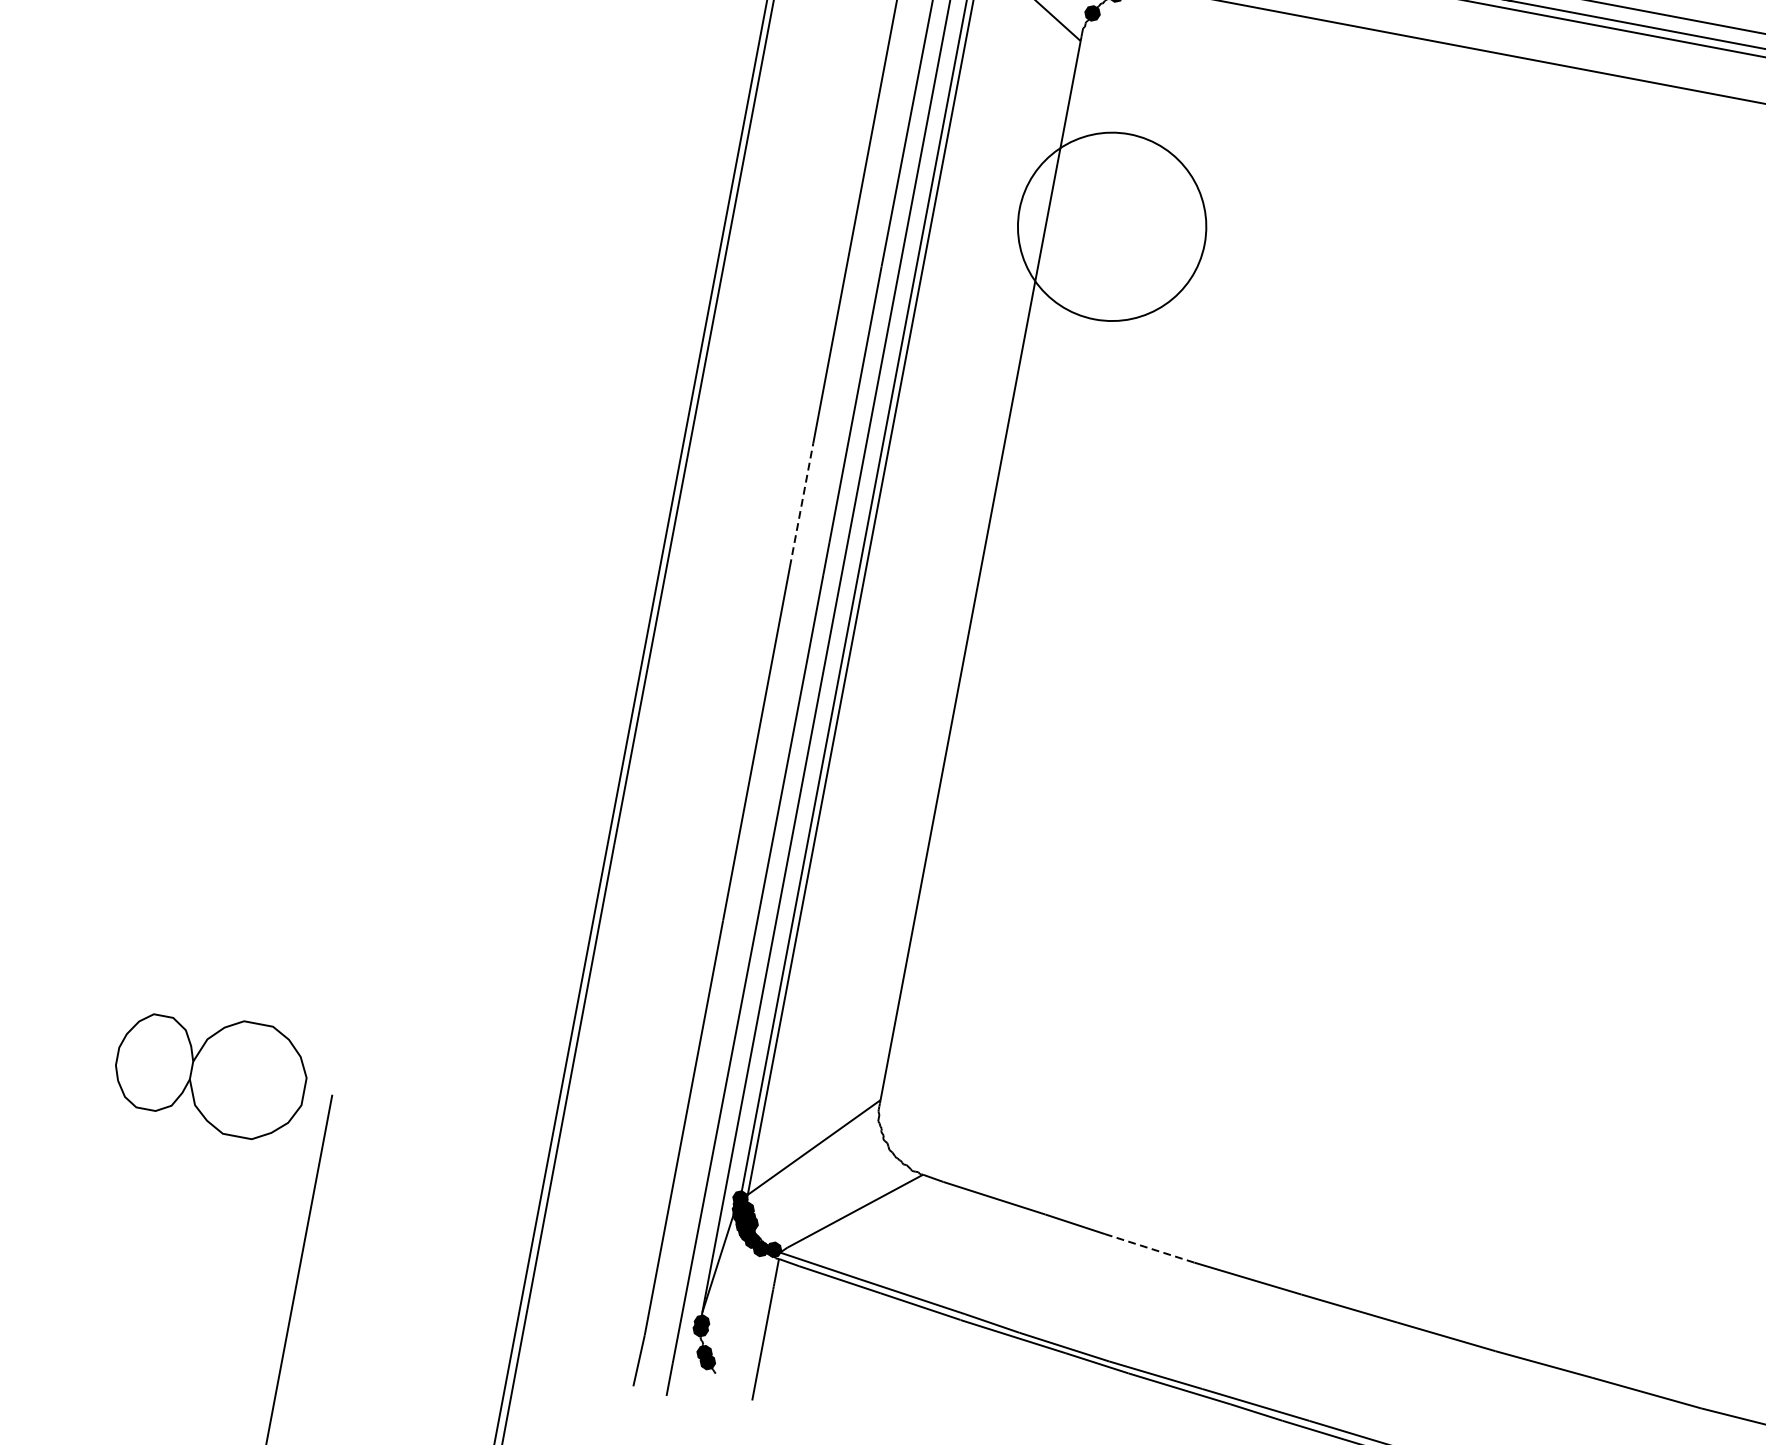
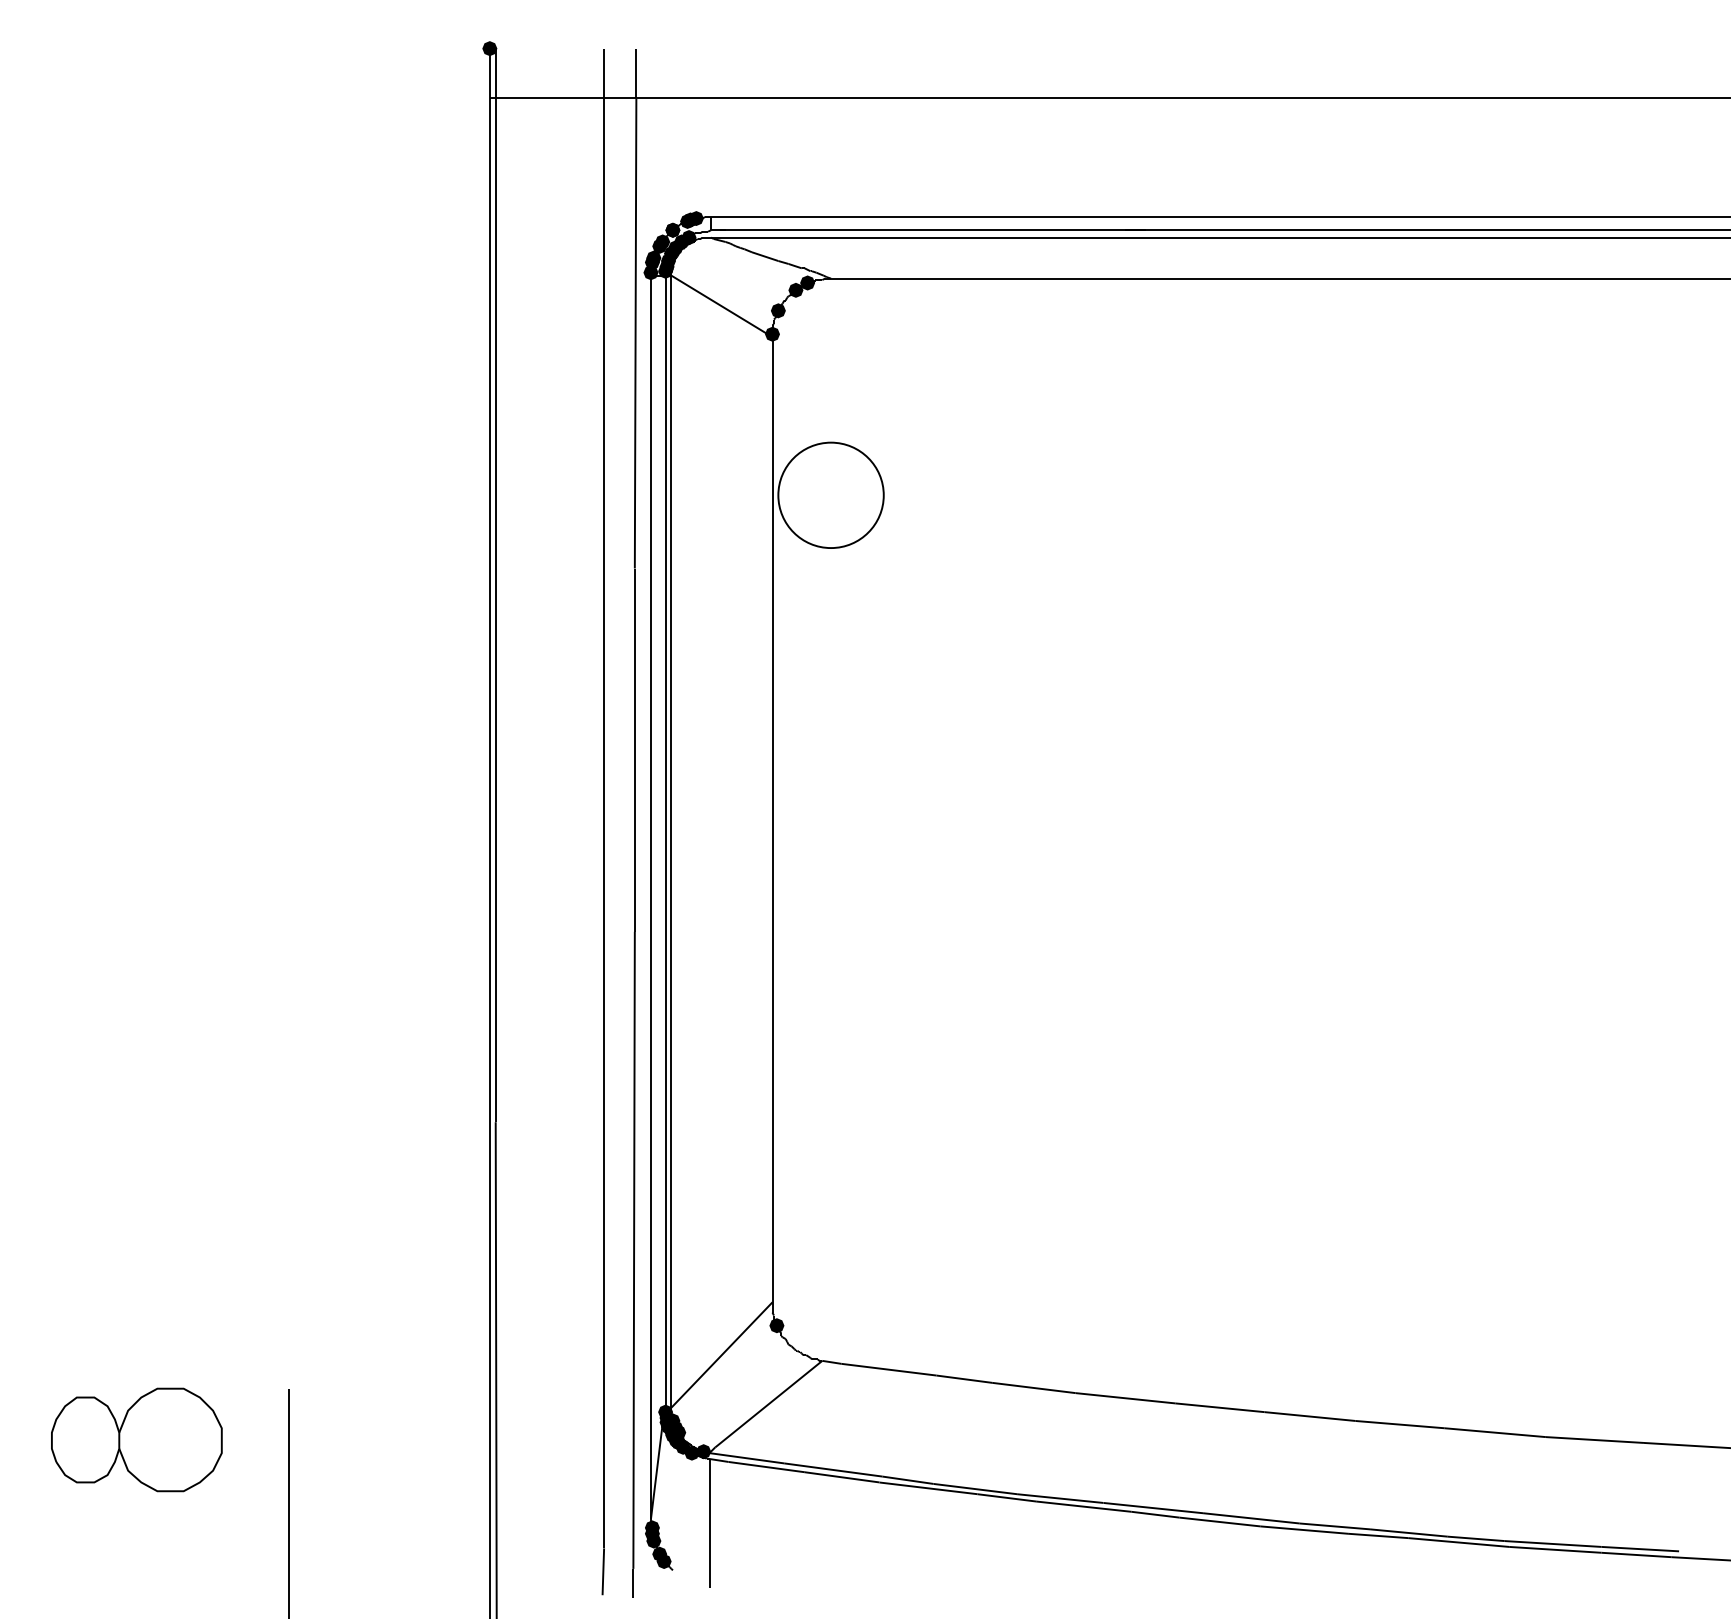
fill: (1081, 37) -> (772, 333), added
circle: (1111, 226) -> (830, 495), size x0.62
line: (802, 504) -> (604, 791), dashed -> solid
part: (210, 1072) -> (136, 1439), moved
fill: (880, 1126) -> (776, 1325), added
line: (1150, 1249) -> (1034, 1388), dashed -> solid
fill: (700, 1336) -> (653, 1540), added

